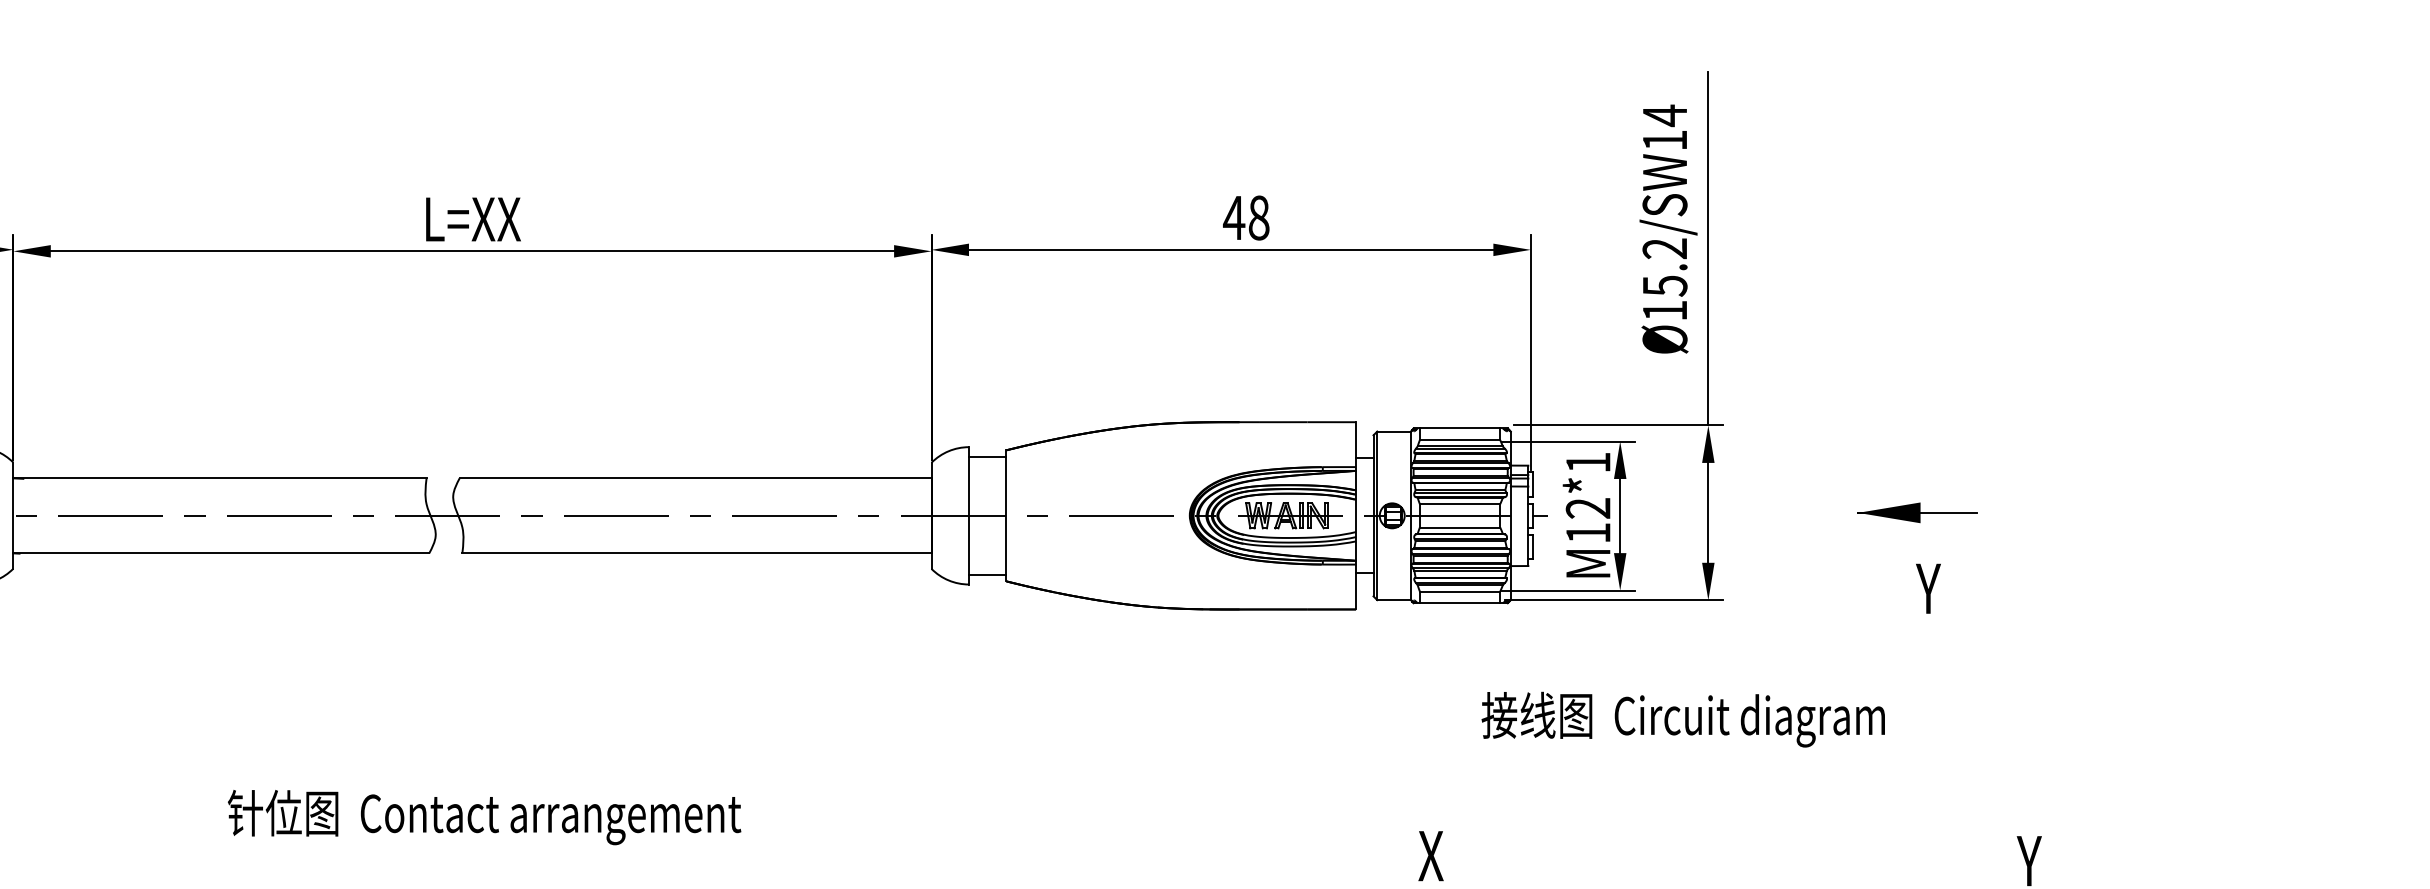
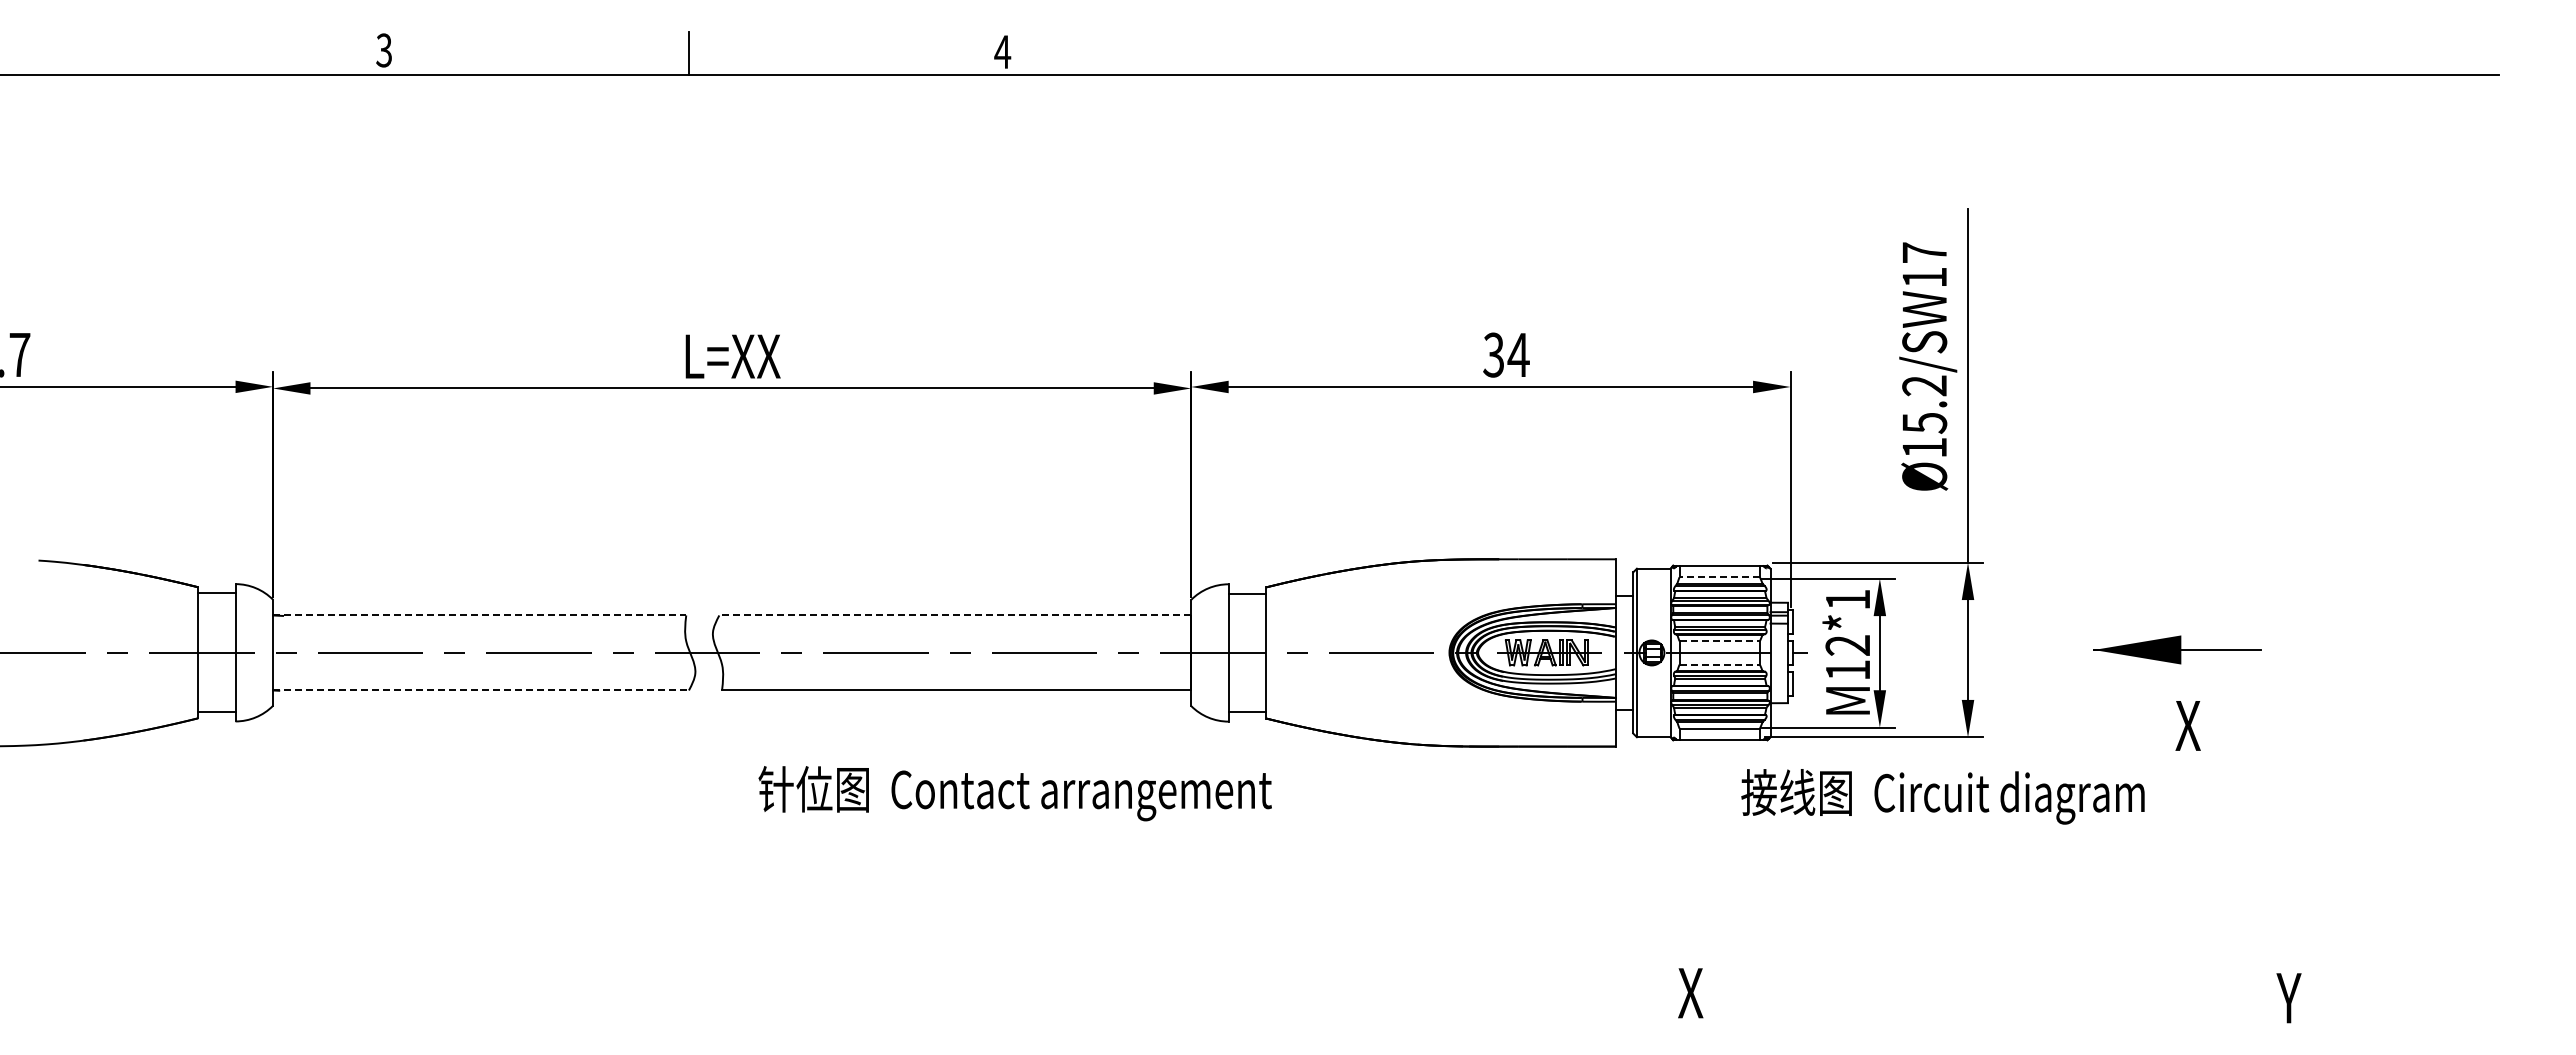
text: (1664, 115) -> (1924, 252), Ø15.2/SW14 -> Ø15.2/SW17
text: (1245, 217) -> (1505, 354), 48 -> 34
line: (1459, 440) -> (1719, 577), solid -> dashed
line: (219, 478) -> (479, 615), solid -> dashed
line: (695, 478) -> (955, 615), solid -> dashed
line: (1460, 504) -> (1720, 641), solid -> dashed
part: (1917, 512) -> (2177, 649), size x1.4
line: (1460, 527) -> (1720, 664), solid -> dashed
line: (220, 553) -> (480, 690), solid -> dashed
text: (1927, 588) -> (2187, 725), Y -> X
text: (1682, 719) -> (1942, 796), moved
text: (483, 817) -> (1014, 793), moved

